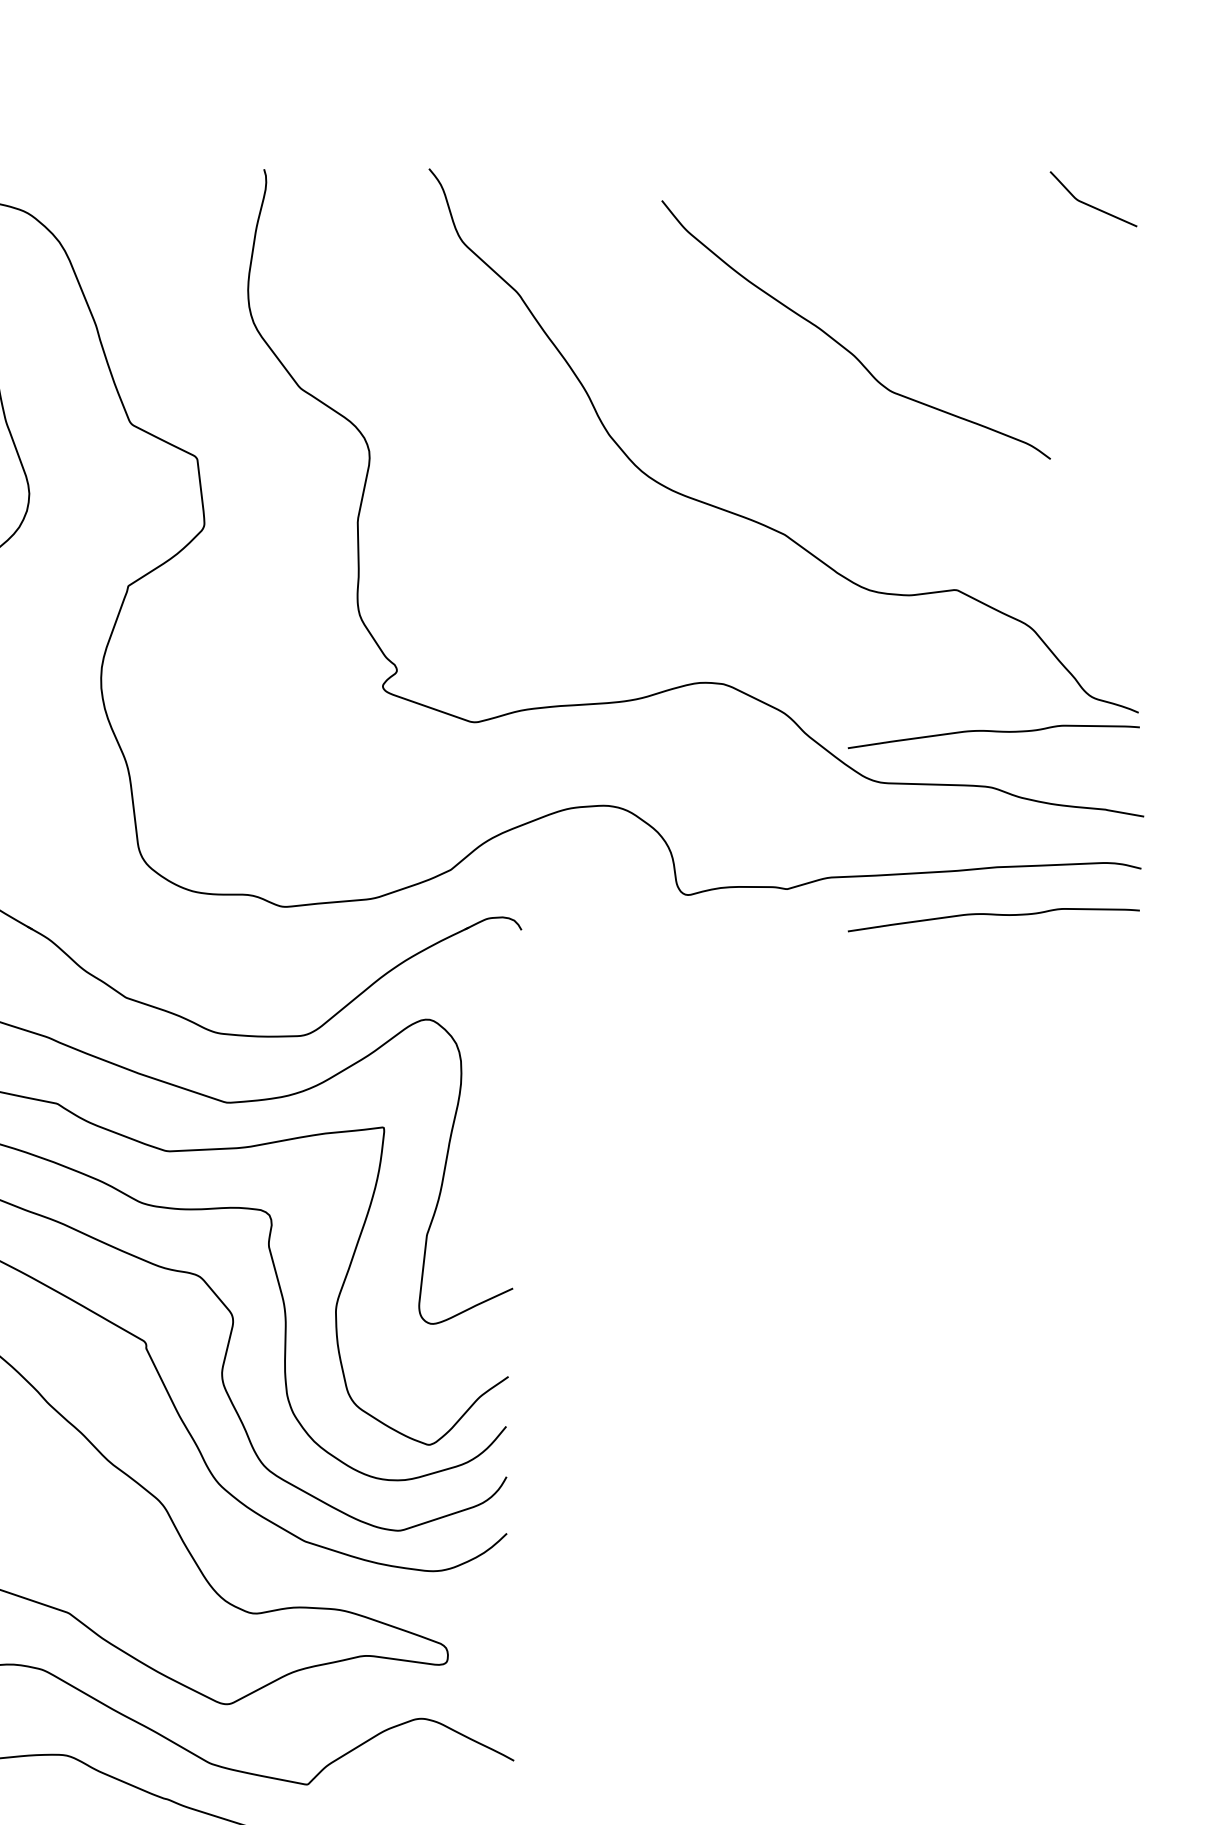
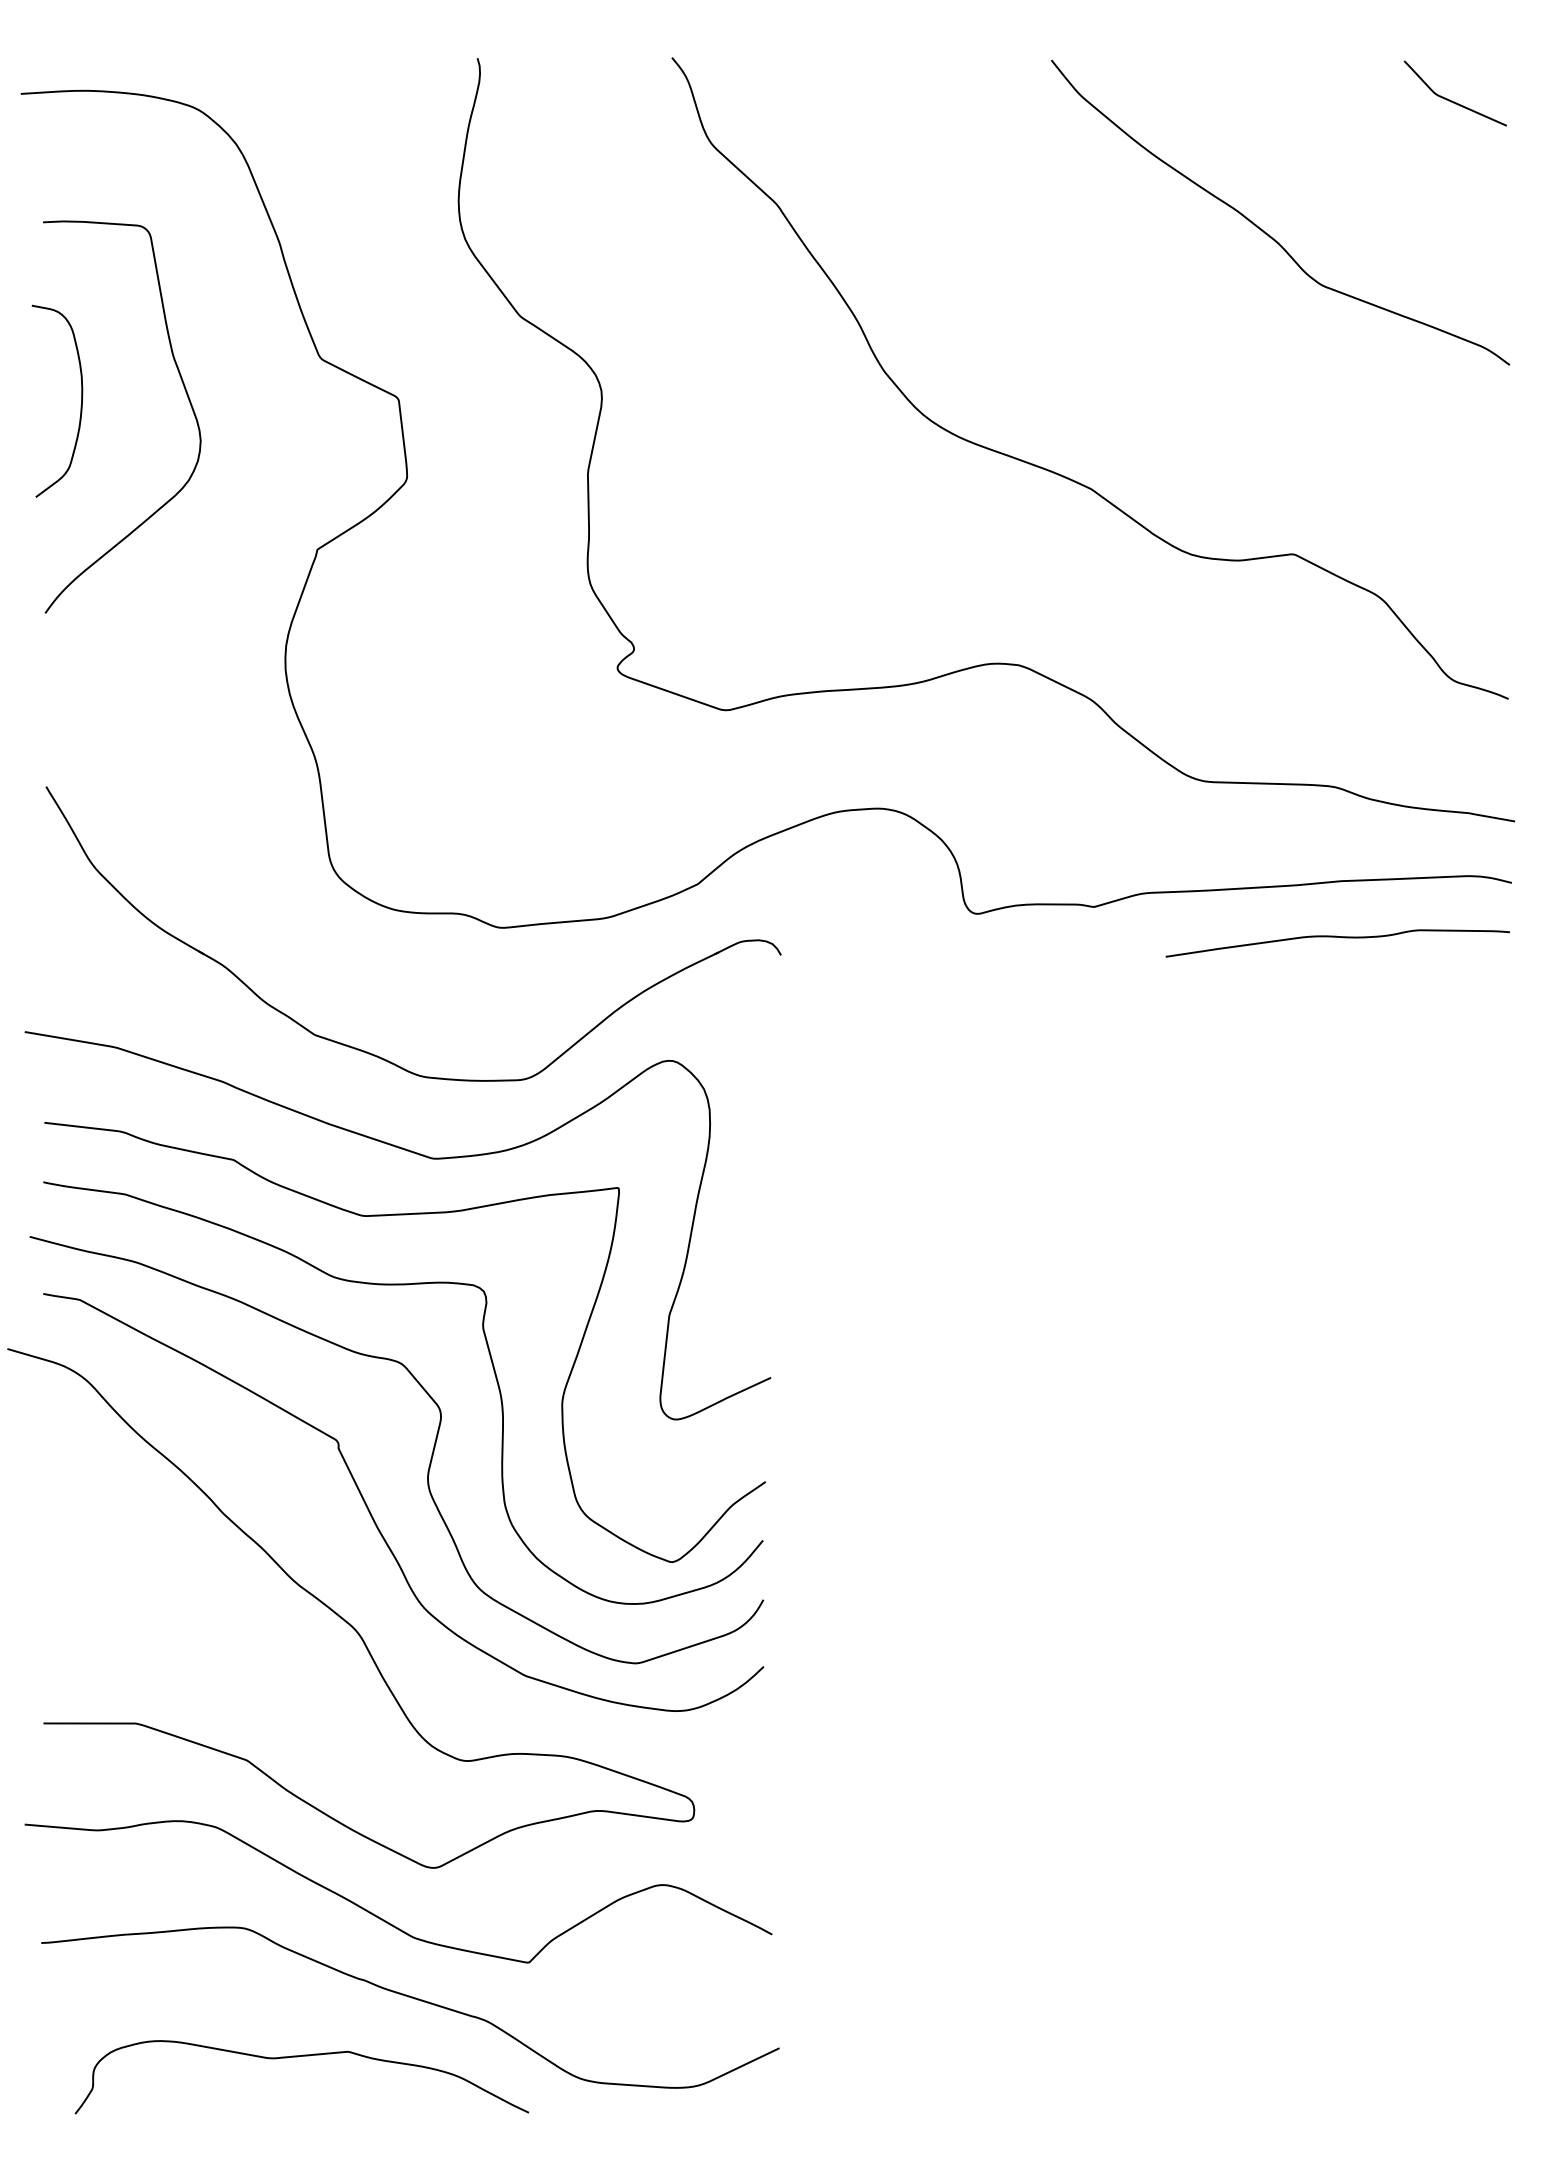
curve: (843, 345) -> (1265, 231), moved
curve: (993, 731) -> (1337, 721), removed

